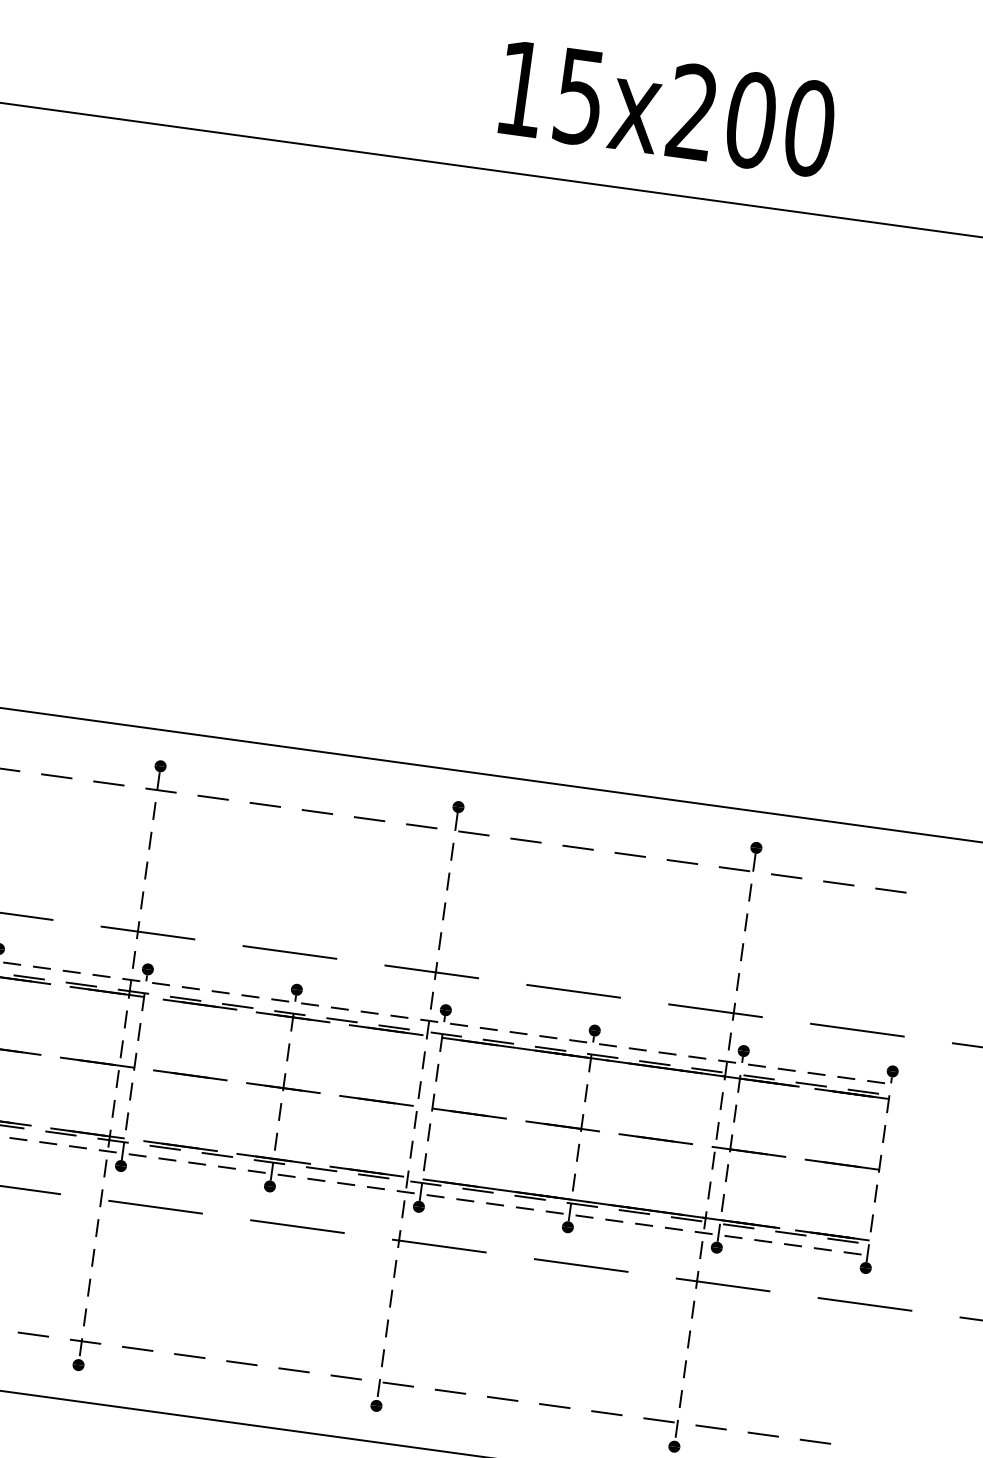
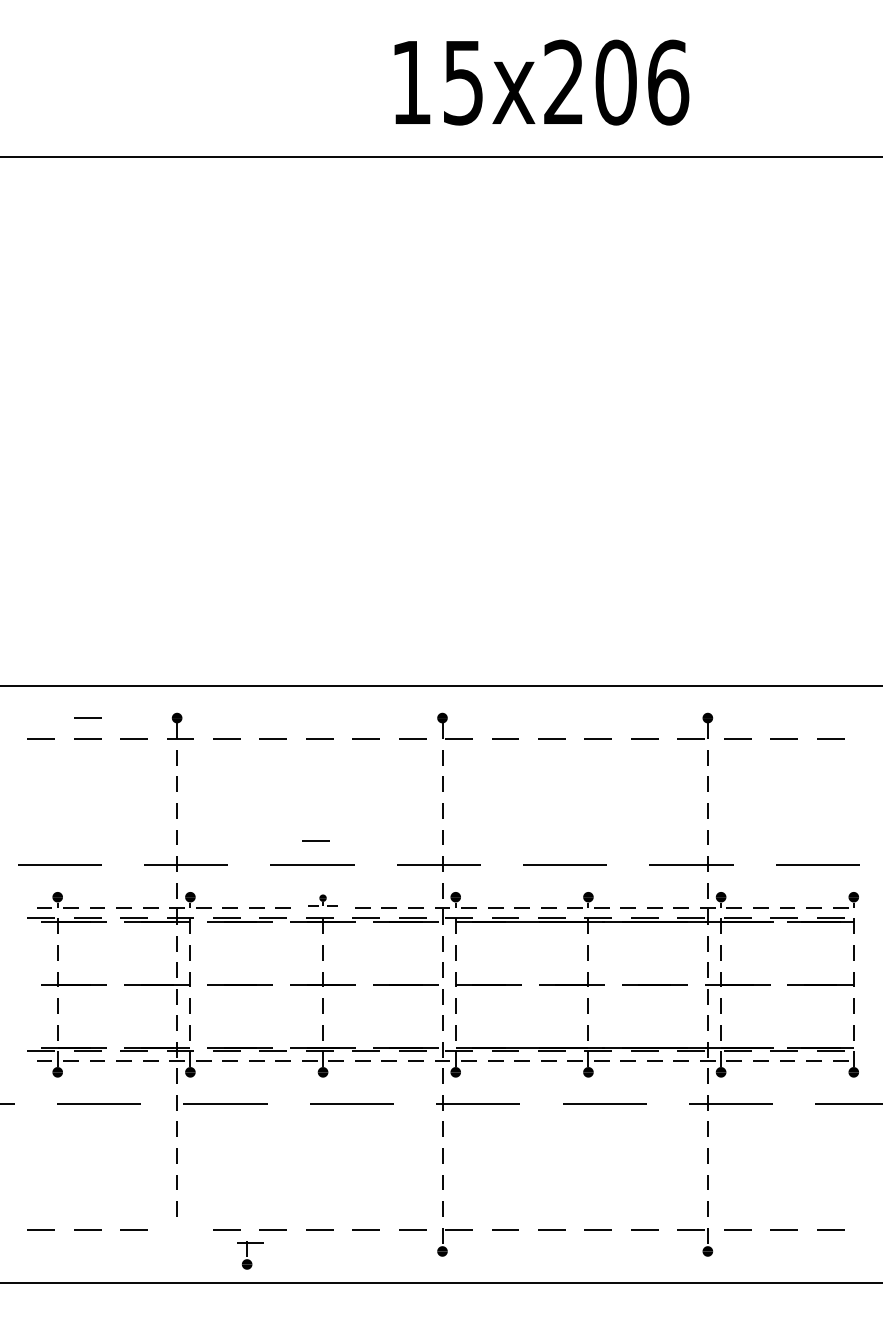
text: (809, 128) -> (668, 82), 15x200 -> 15x206
line: (60, 751) -> (87, 717), added
line: (297, 924) -> (315, 840), added
part: (295, 993) -> (322, 900), size x0.7
part: (83, 1355) -> (250, 1255), moved

